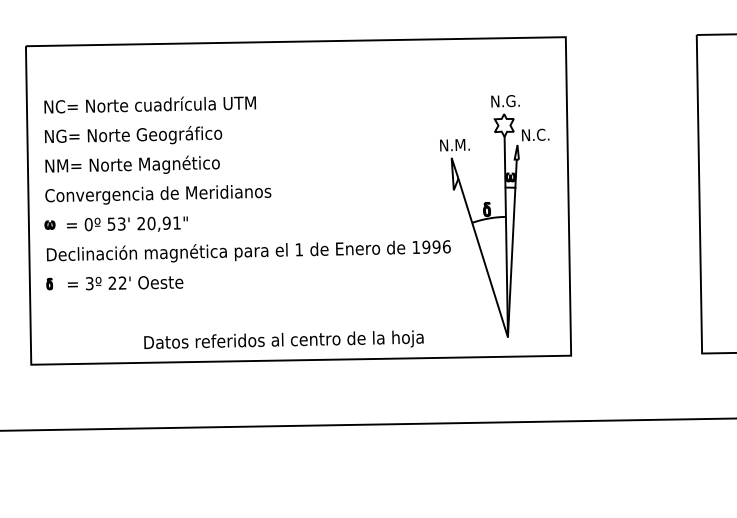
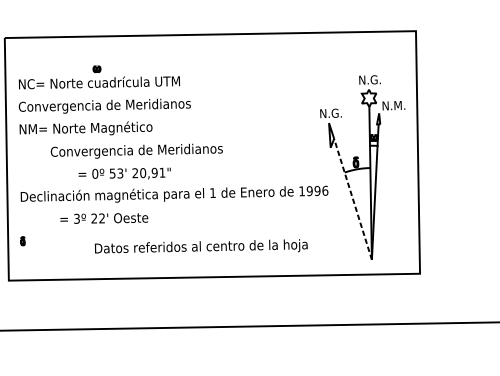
text: (544, 134) -> (399, 105), N.C. -> N.M.
text: (157, 135) -> (105, 106), NG= Norte Geográfico -> Convergencia de Meridianos
text: (462, 145) -> (337, 113), N.M. -> N.G.
text: (158, 194) -> (136, 150), moved
text: (127, 223) -> (124, 173), moved
part: (49, 224) -> (96, 68), moved
line: (483, 257) -> (353, 198), solid -> dashed
part: (49, 283) -> (22, 240), moved
text: (125, 283) -> (104, 218), moved
text: (283, 339) -> (200, 246), moved

